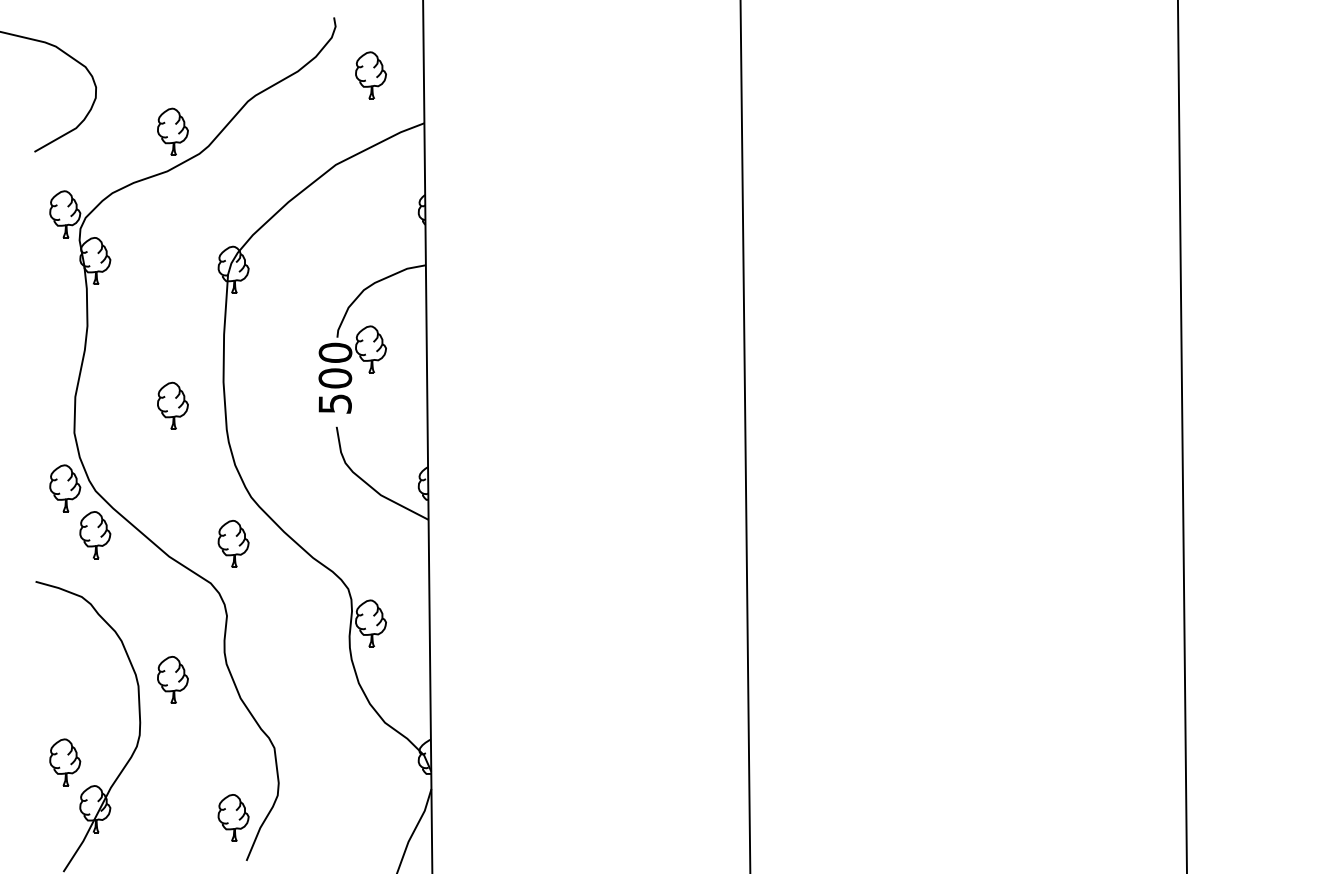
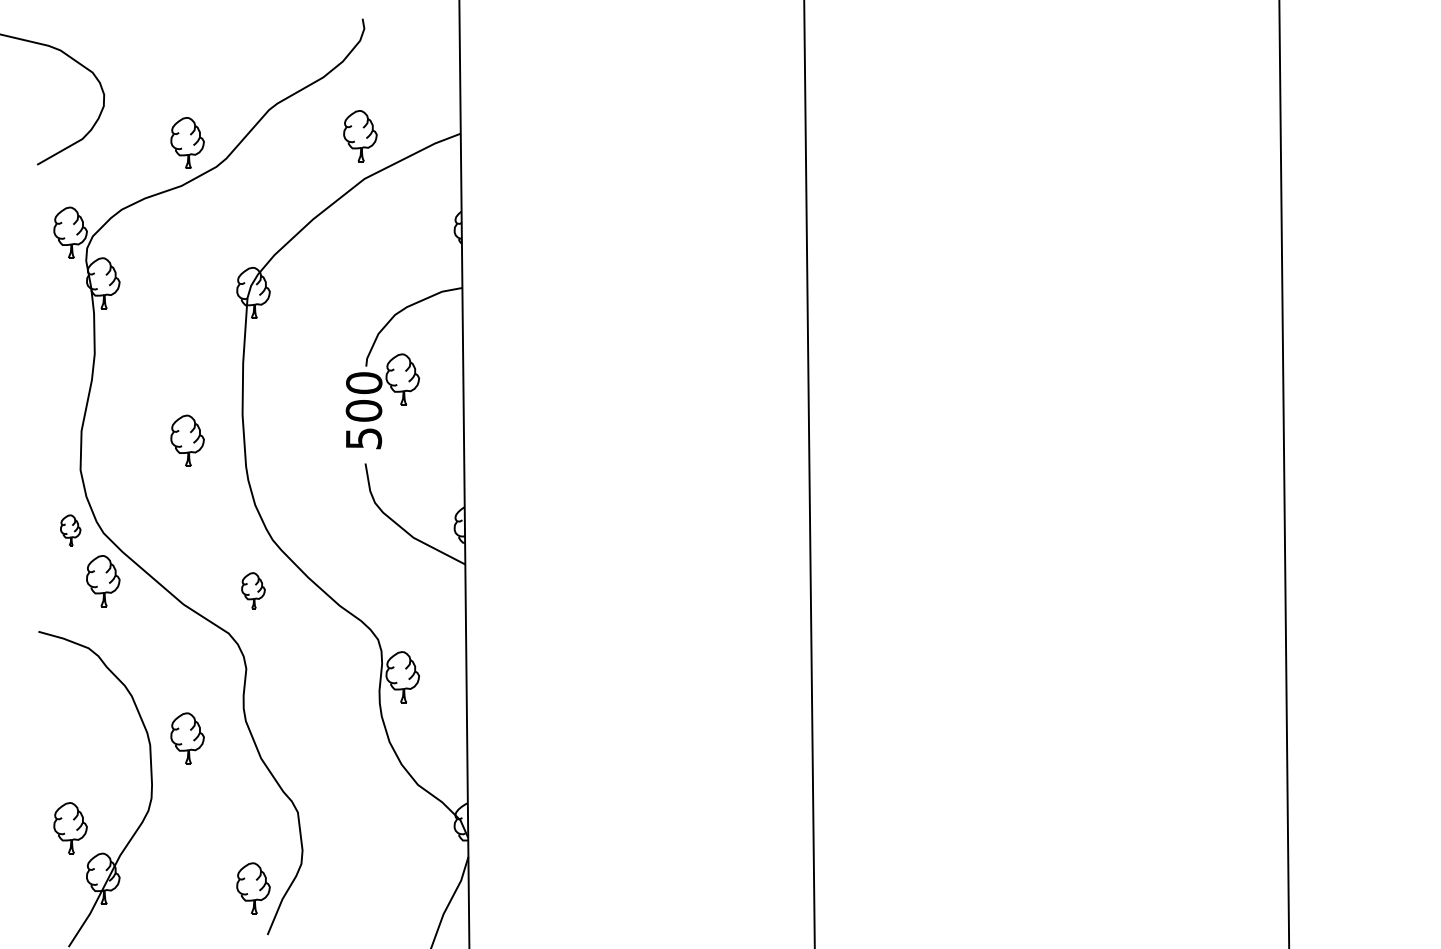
part: (370, 75) -> (359, 136), moved
part: (65, 488) -> (70, 530), size x0.6
part: (233, 543) -> (253, 590), size x0.7

